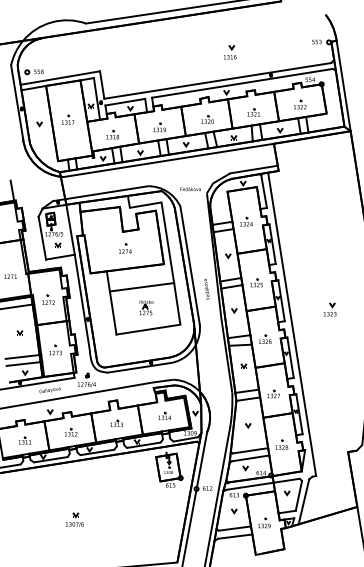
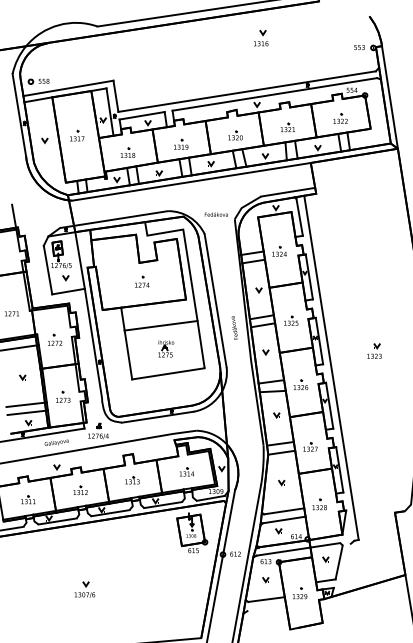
part: (230, 52) -> (261, 38), moved
line: (303, 501) -> (344, 568), removed
line: (234, 536) -> (266, 608), removed

